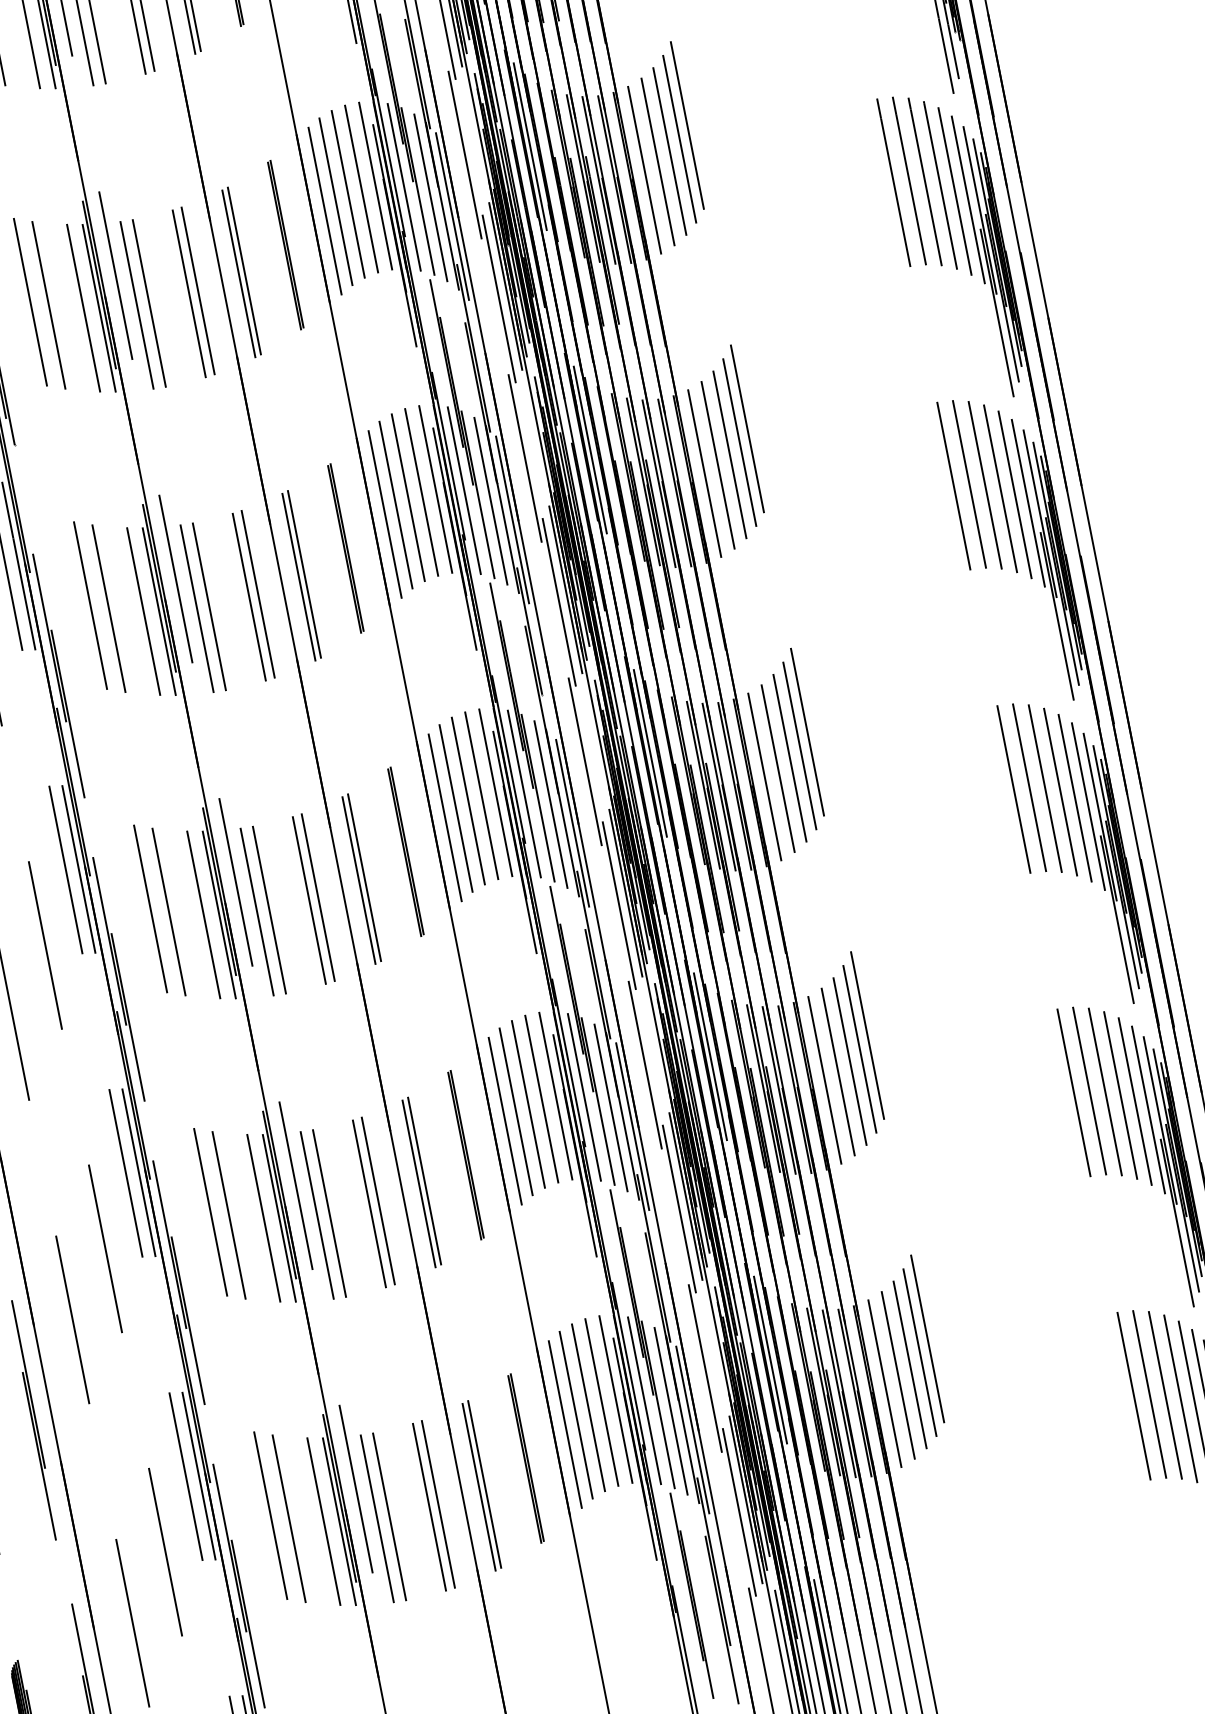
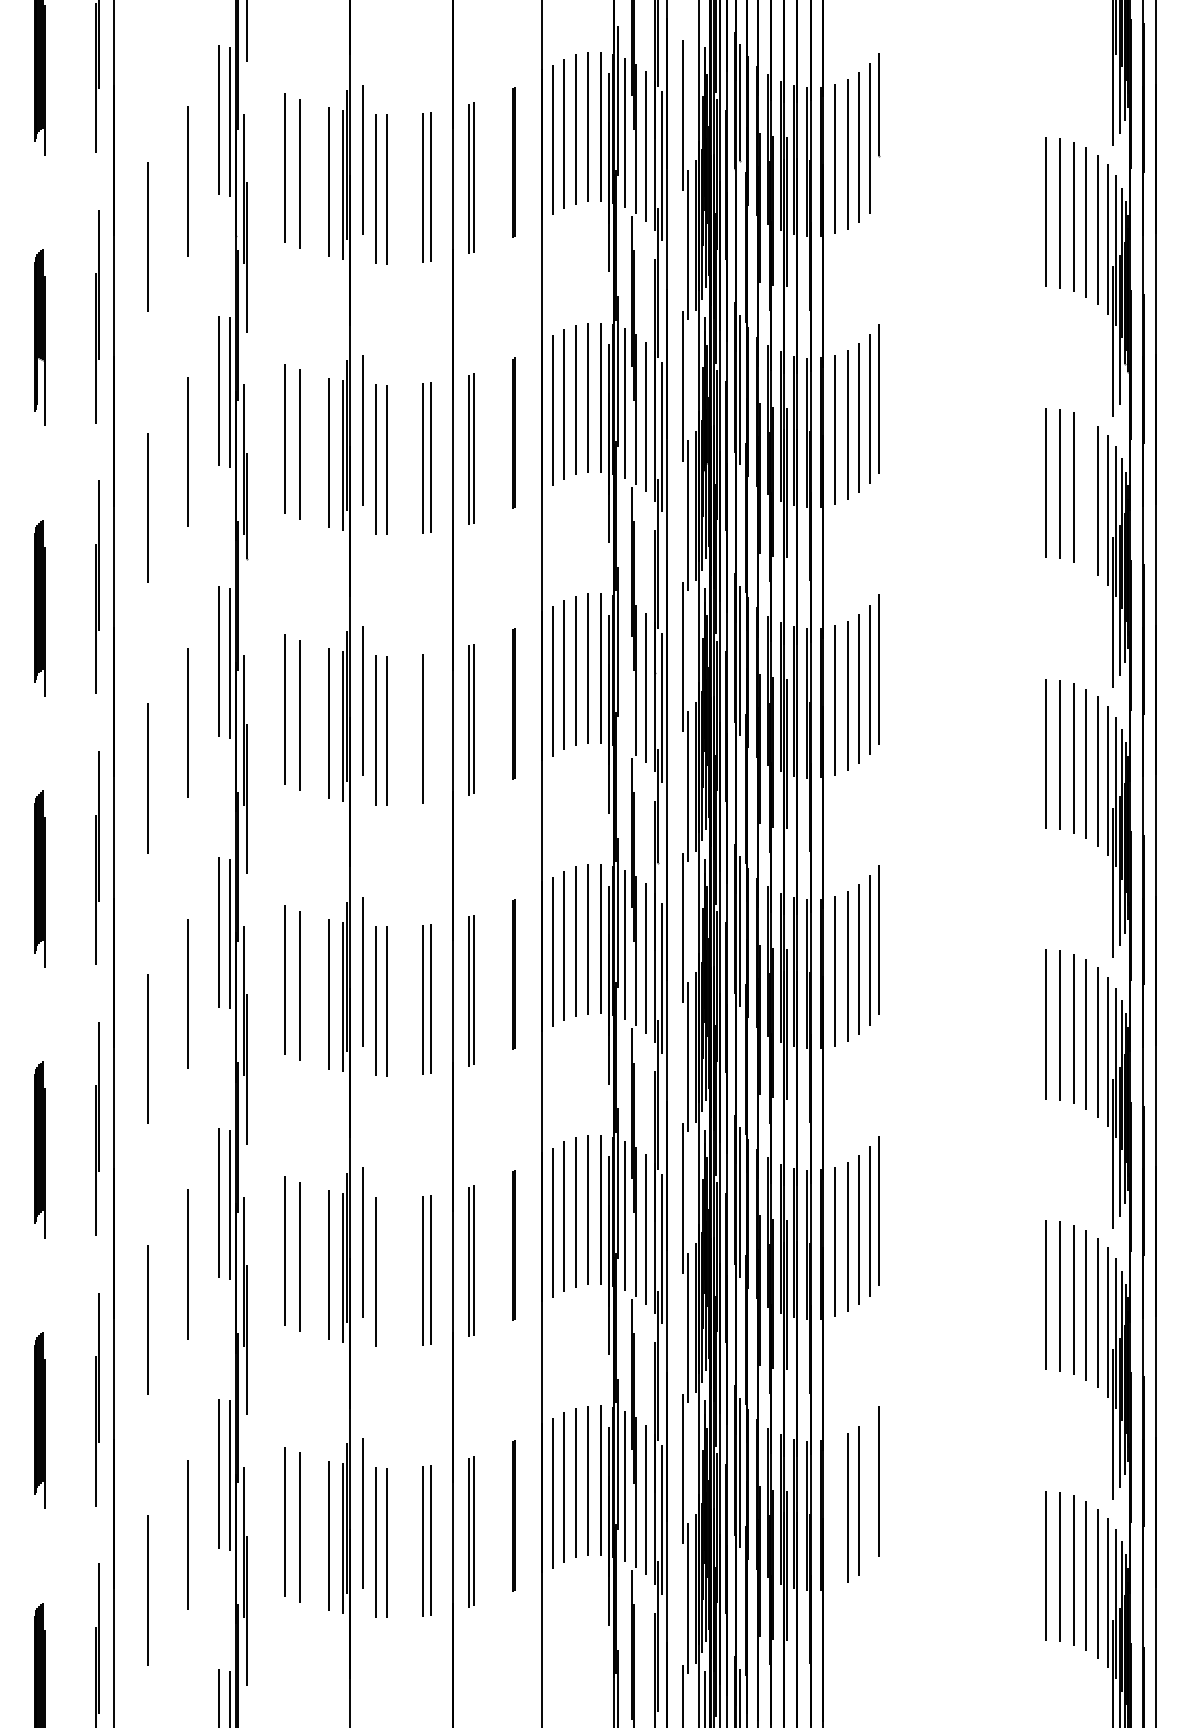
line: (939, 184) -> (1085, 492), removed
line: (464, 490) -> (625, 674), removed
line: (258, 594) -> (430, 728), removed
line: (329, 1213) -> (386, 1272), removed
line: (919, 1352) -> (869, 1491), removed
line: (884, 1383) -> (834, 1512), removed

